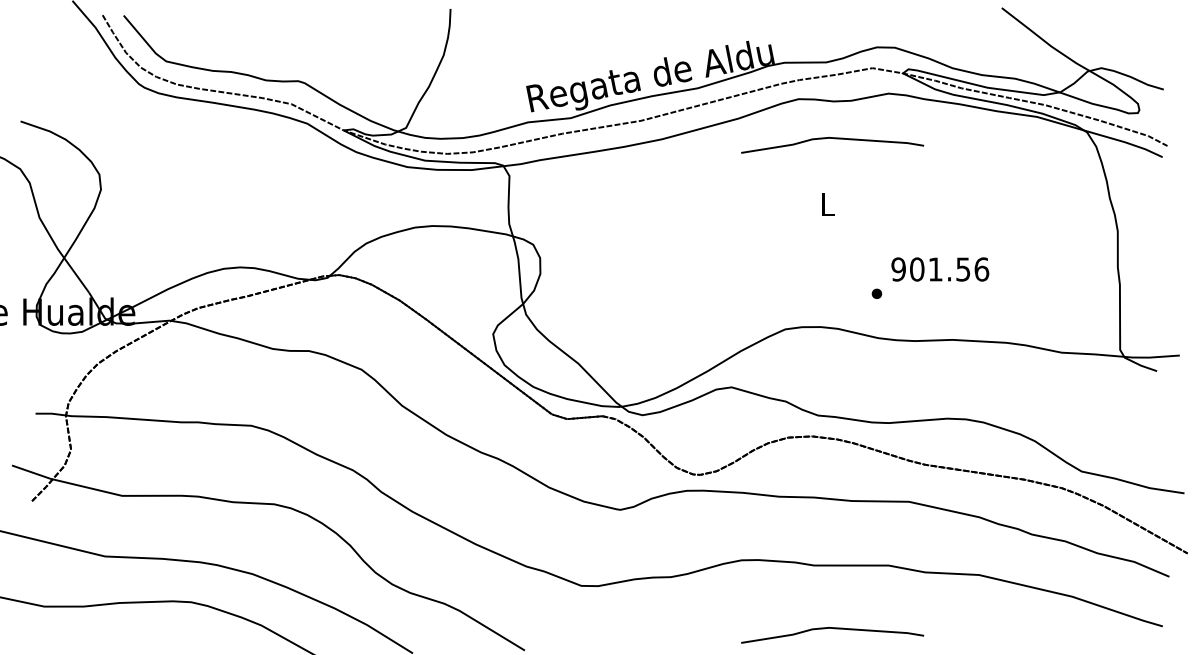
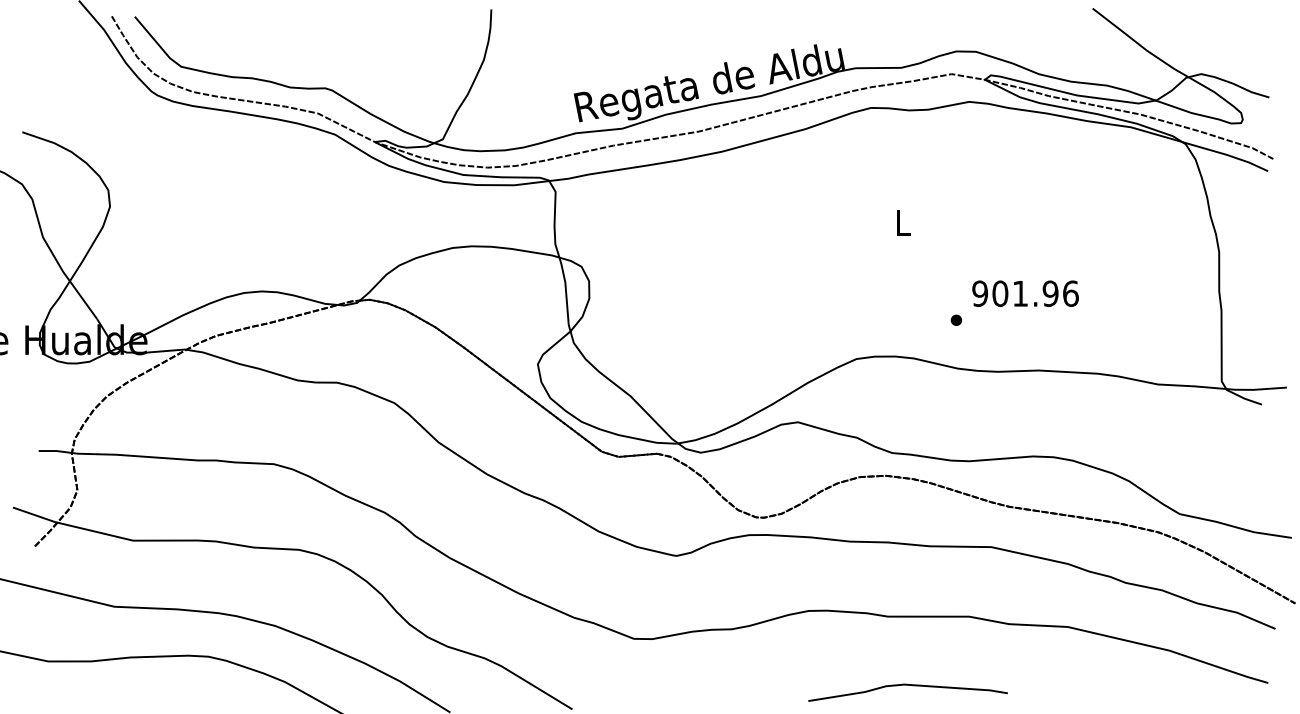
curve: (834, 139) -> (910, 151), removed
text: (963, 269) -> (1050, 293), 901.56 -> 901.96

